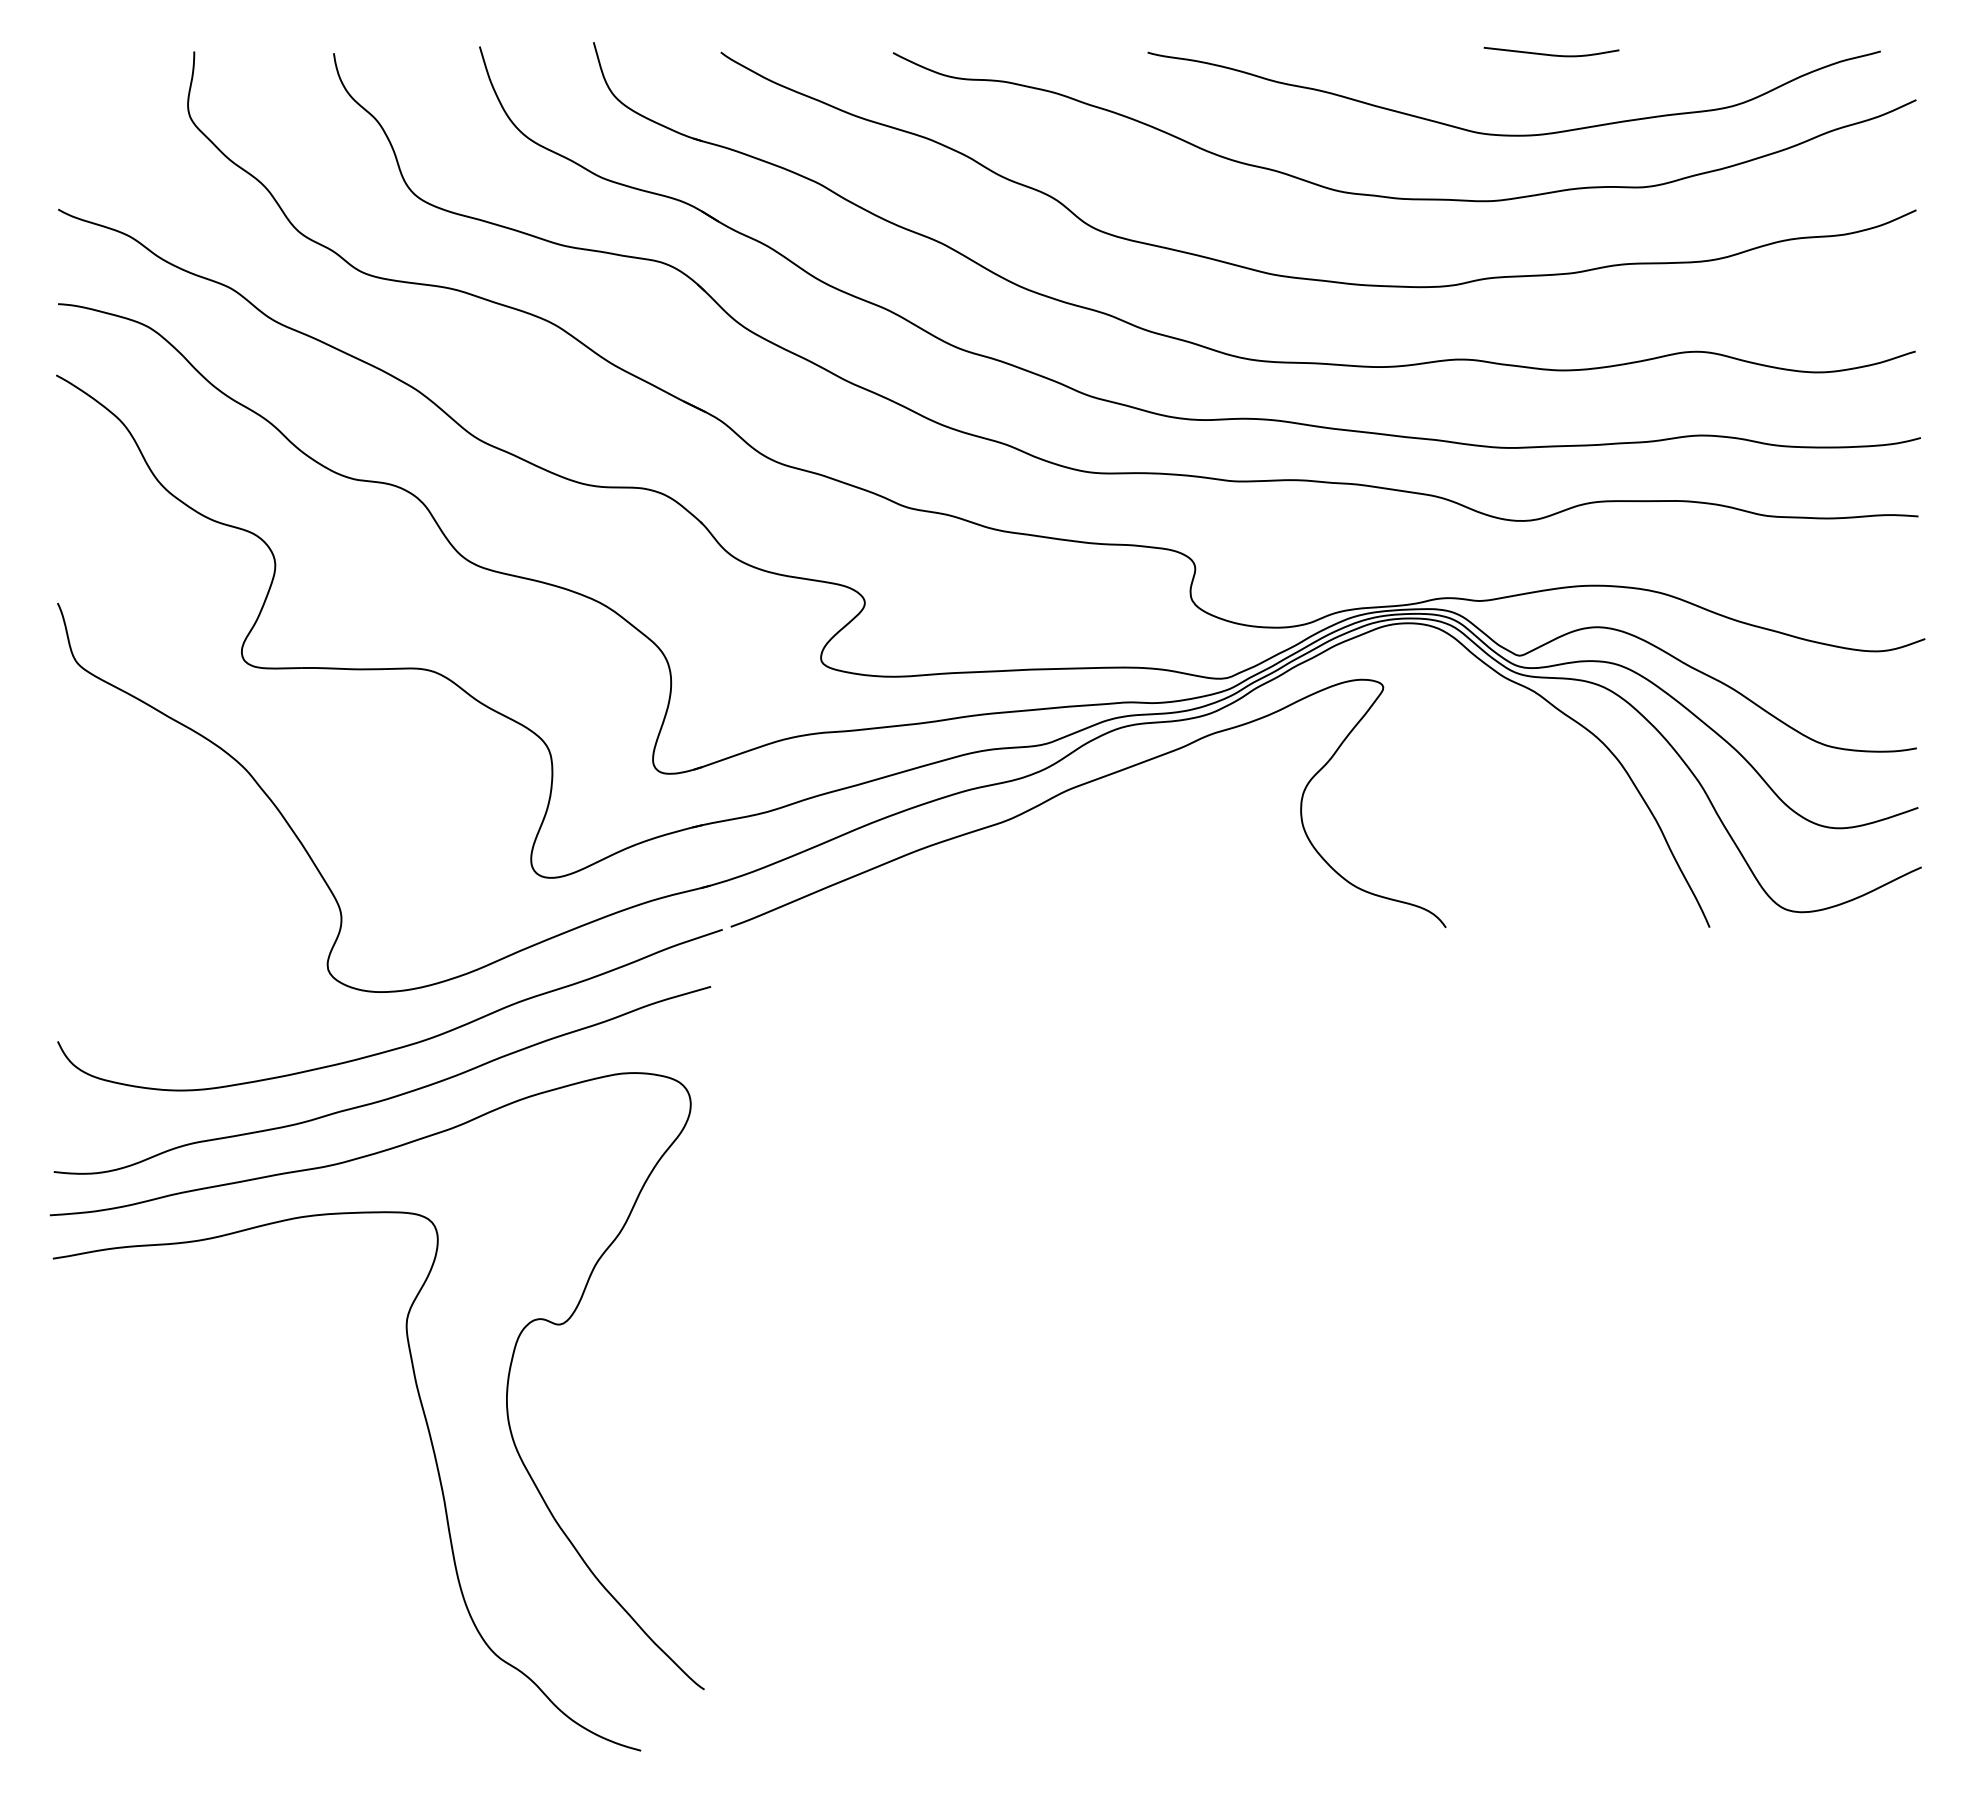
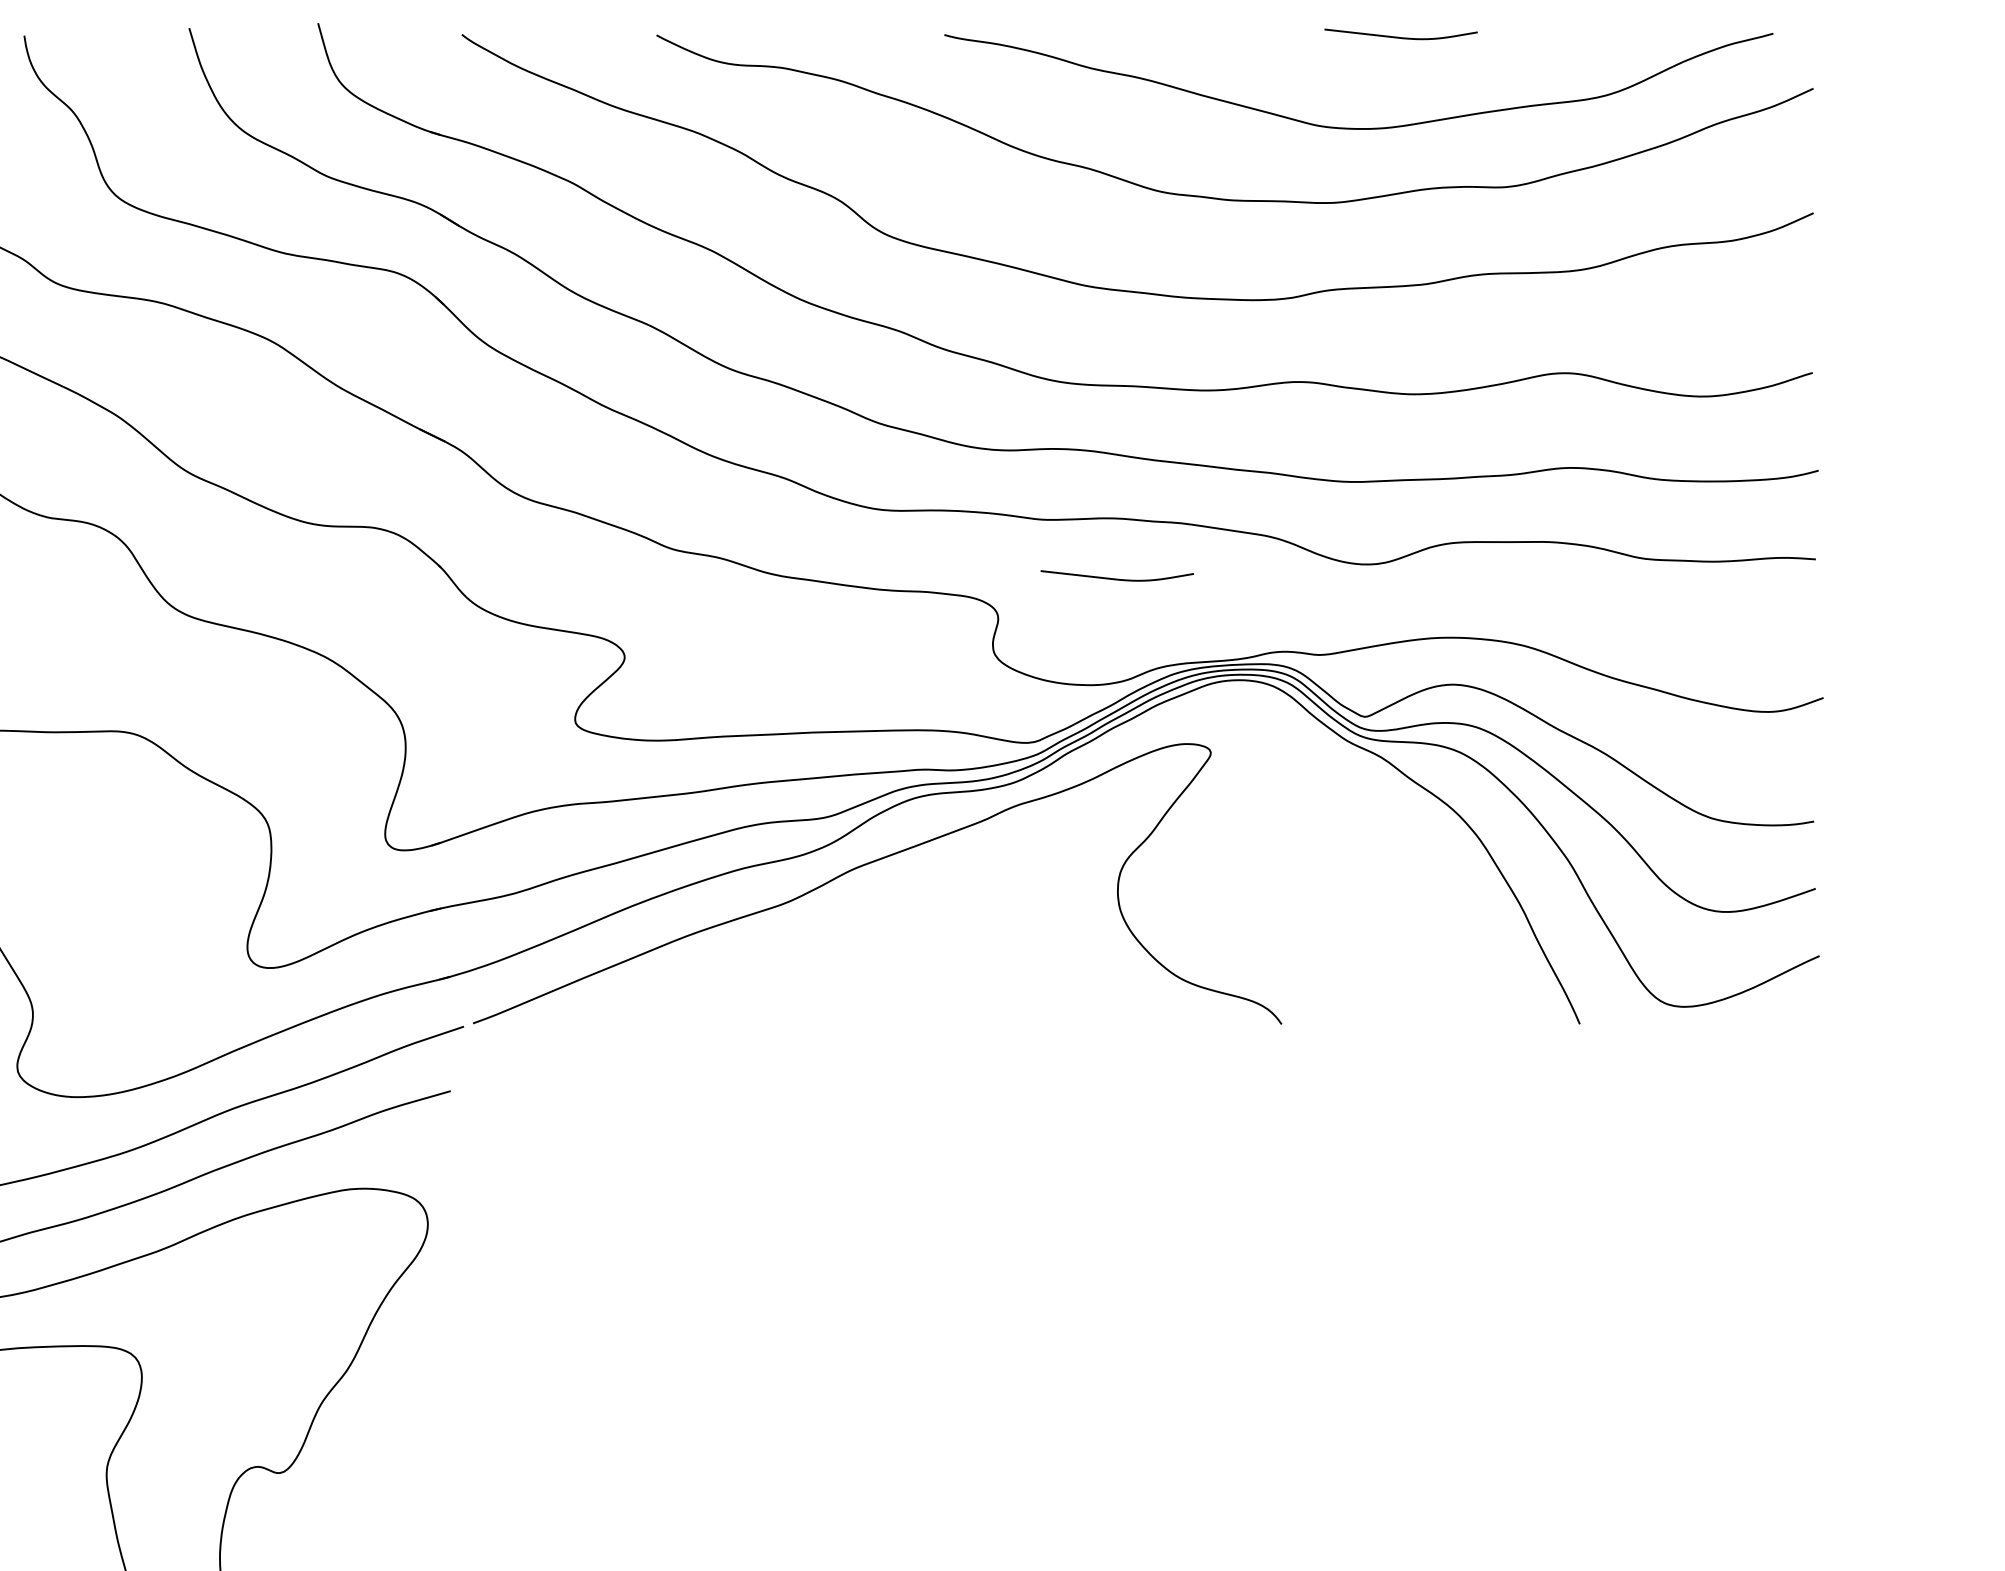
curve: (1300, 533) -> (1117, 578), added

